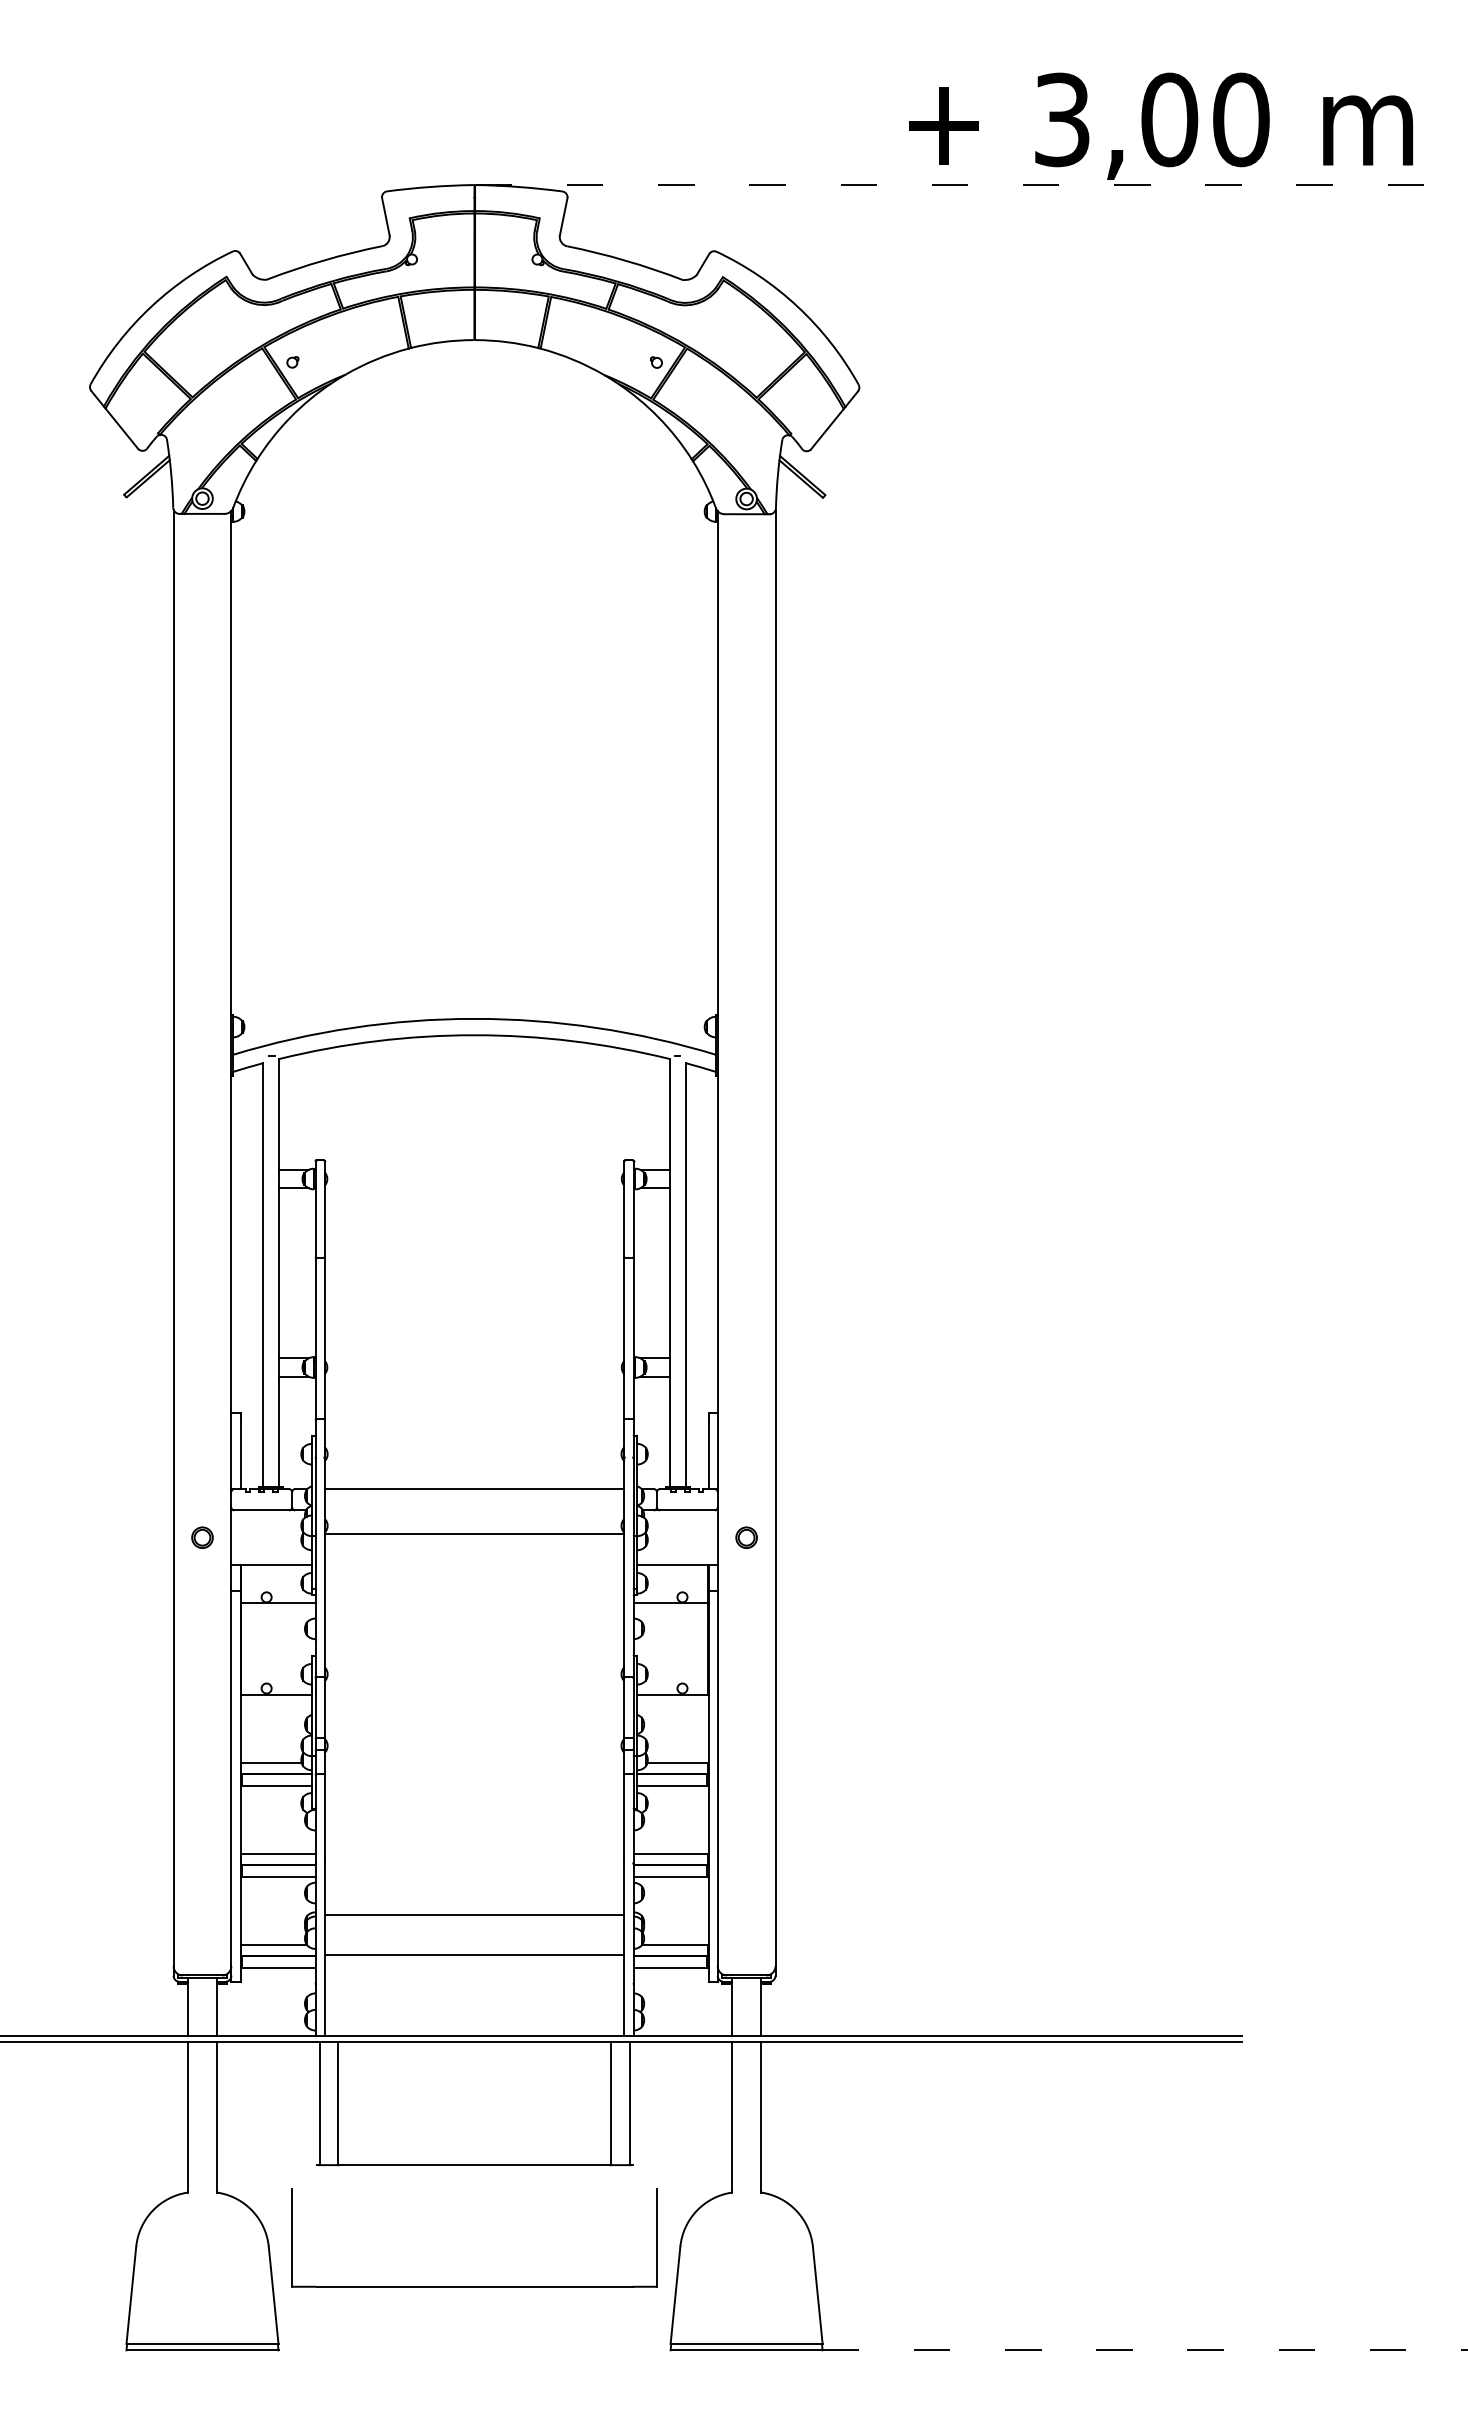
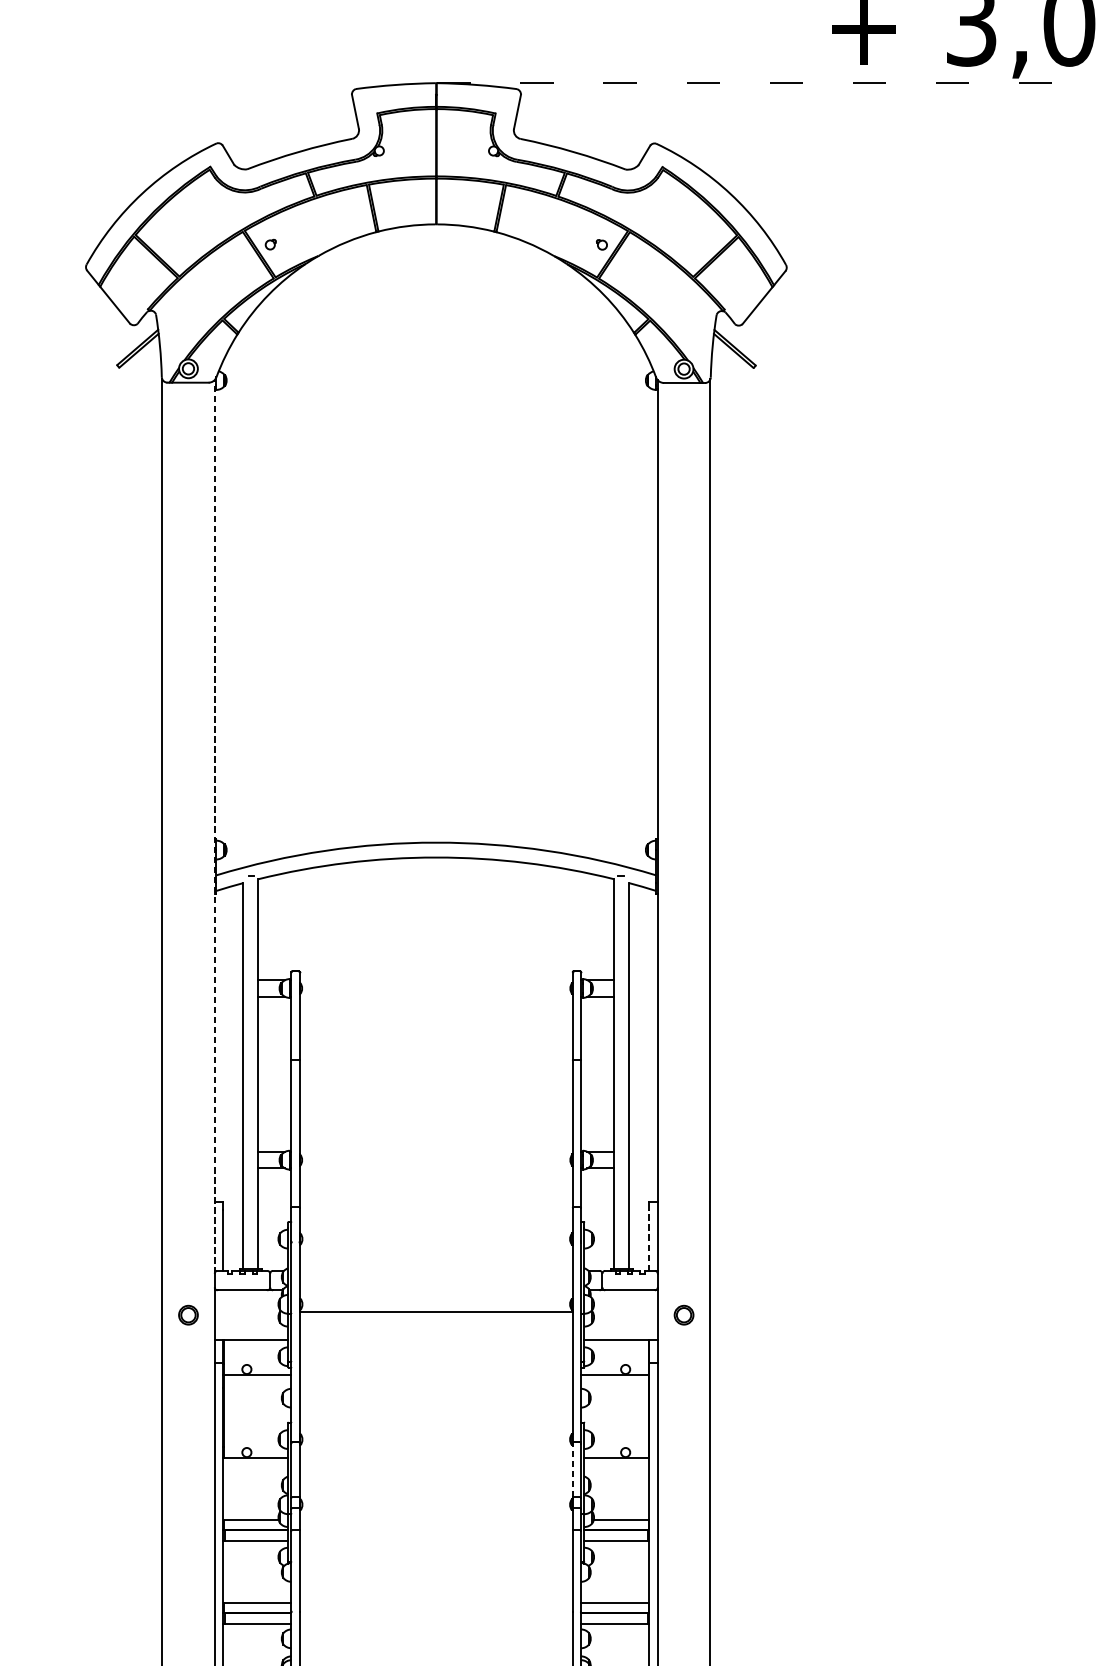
line: (231, 1001) -> (214, 826), solid -> dashed
line: (708, 1455) -> (649, 1240), solid -> dashed
line: (474, 1489) -> (436, 1271), removed
line: (624, 1707) -> (572, 1469), solid -> dashed
line: (474, 1915) -> (436, 1659), removed

